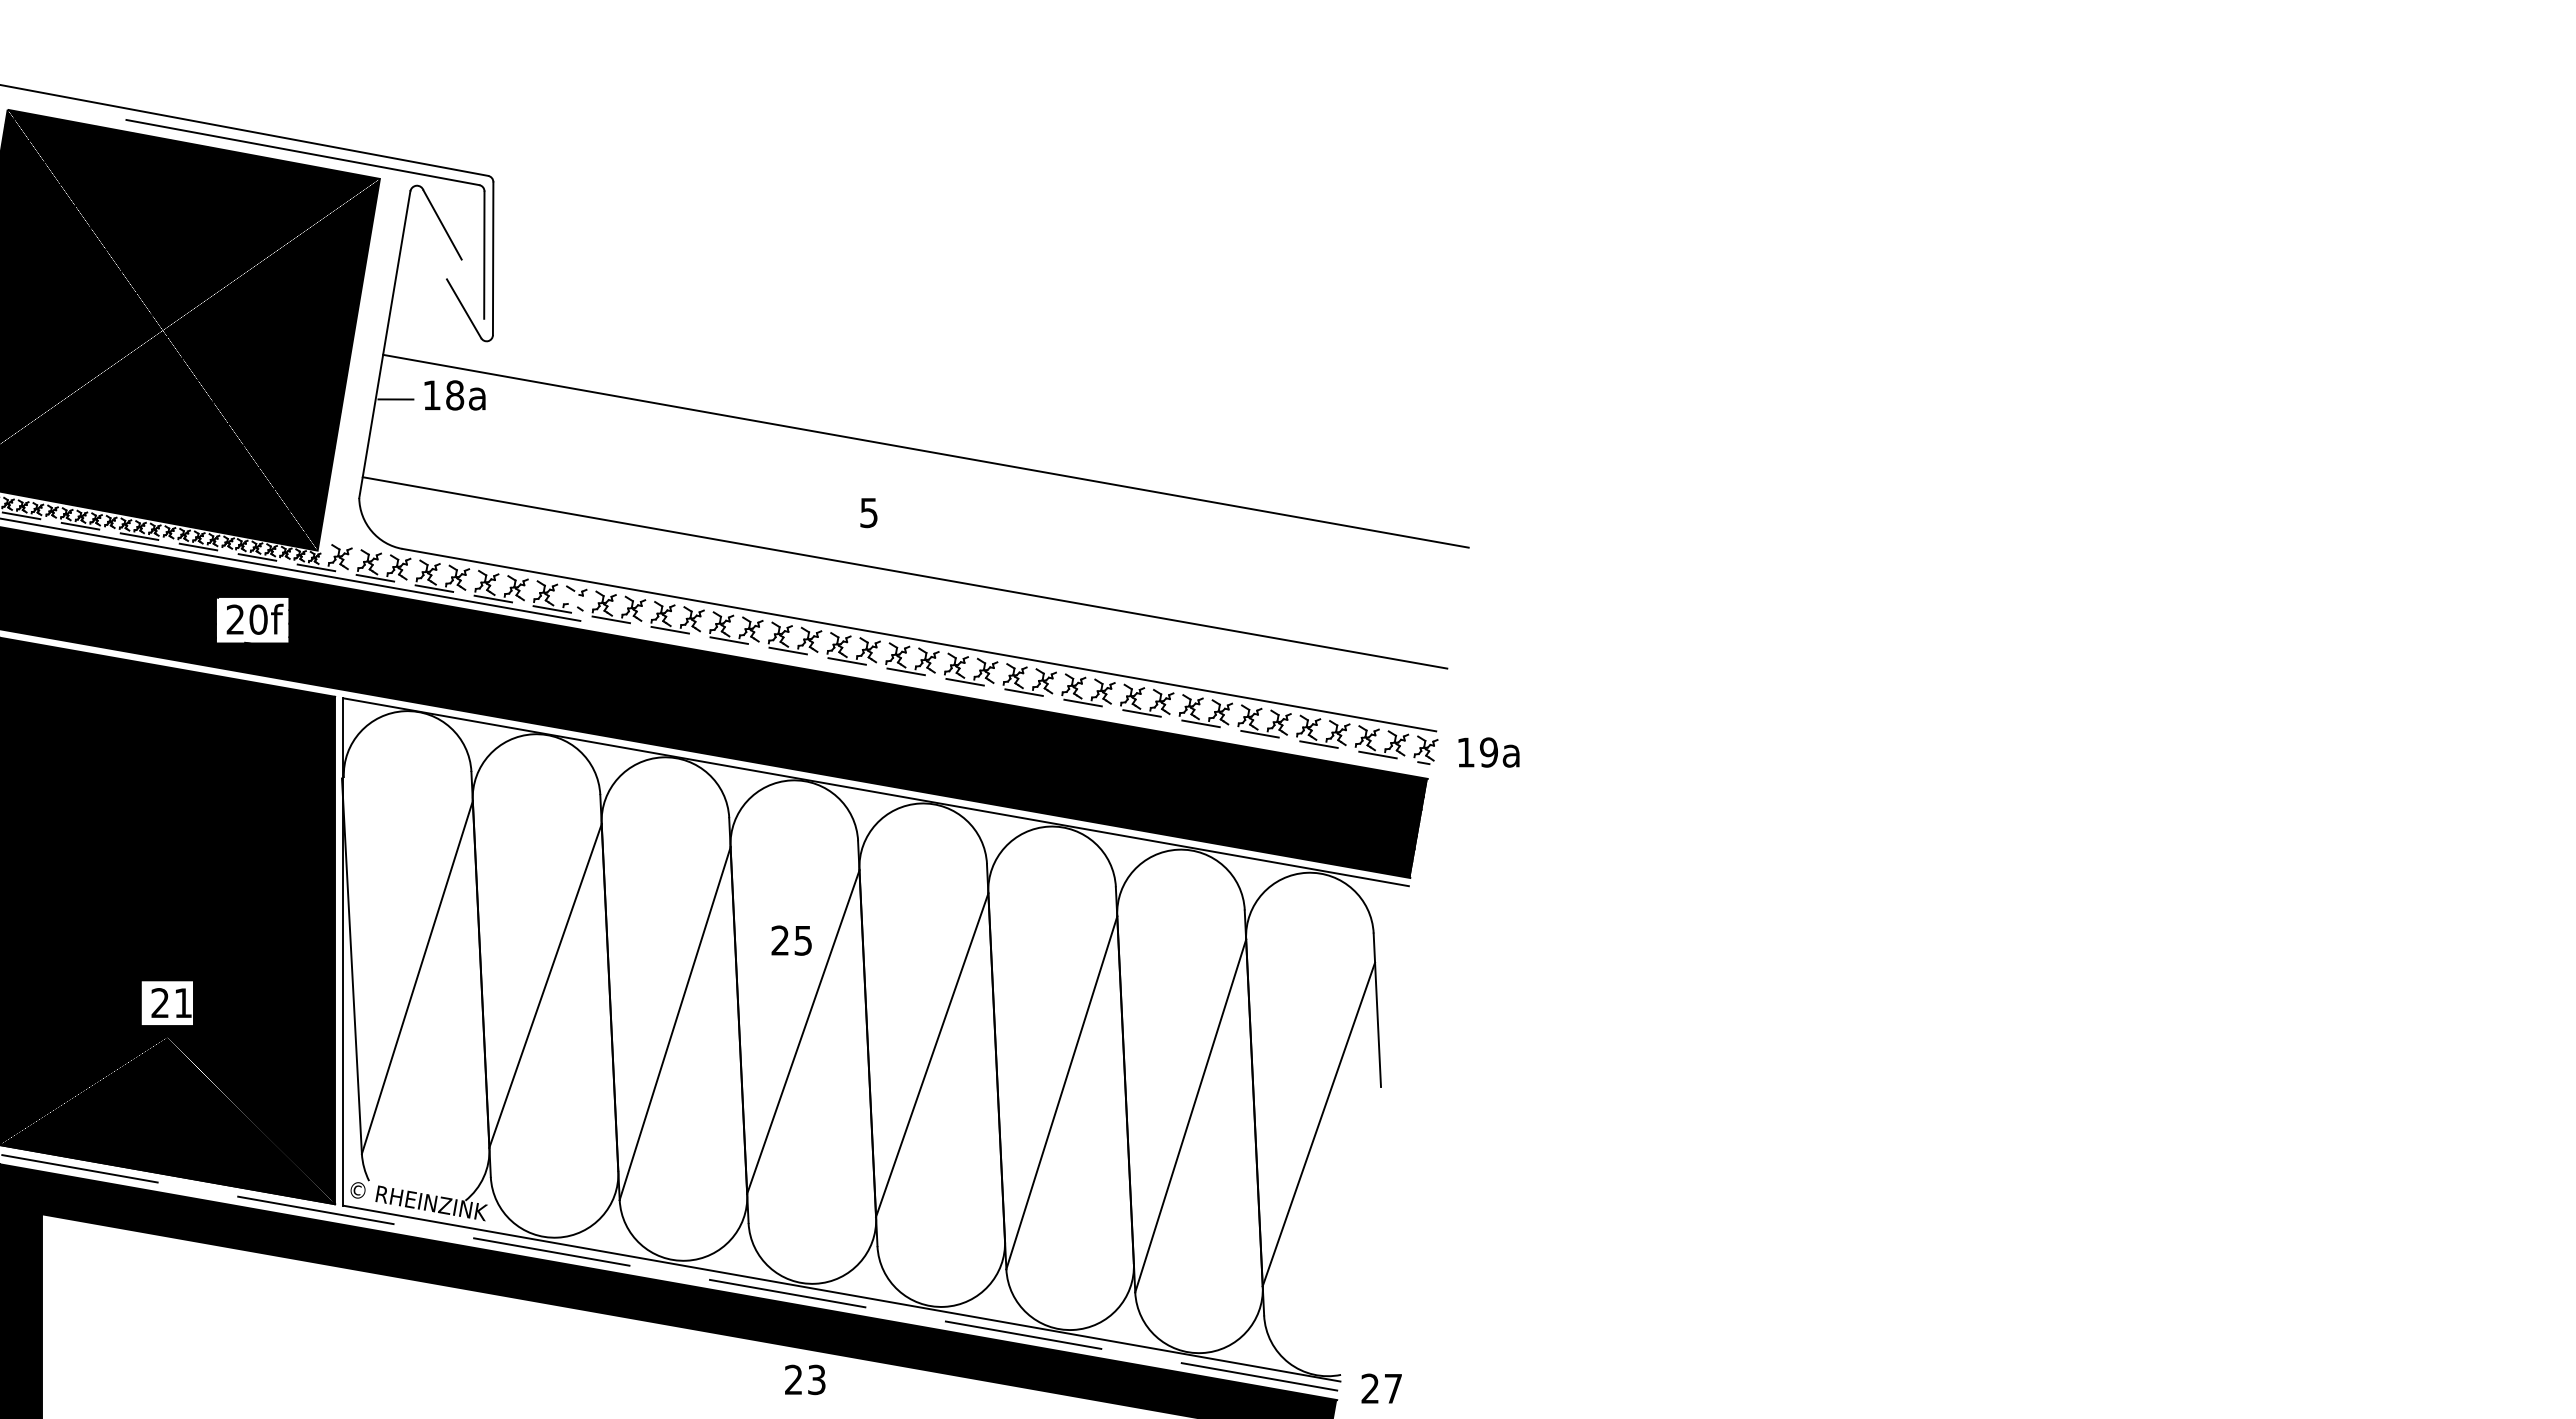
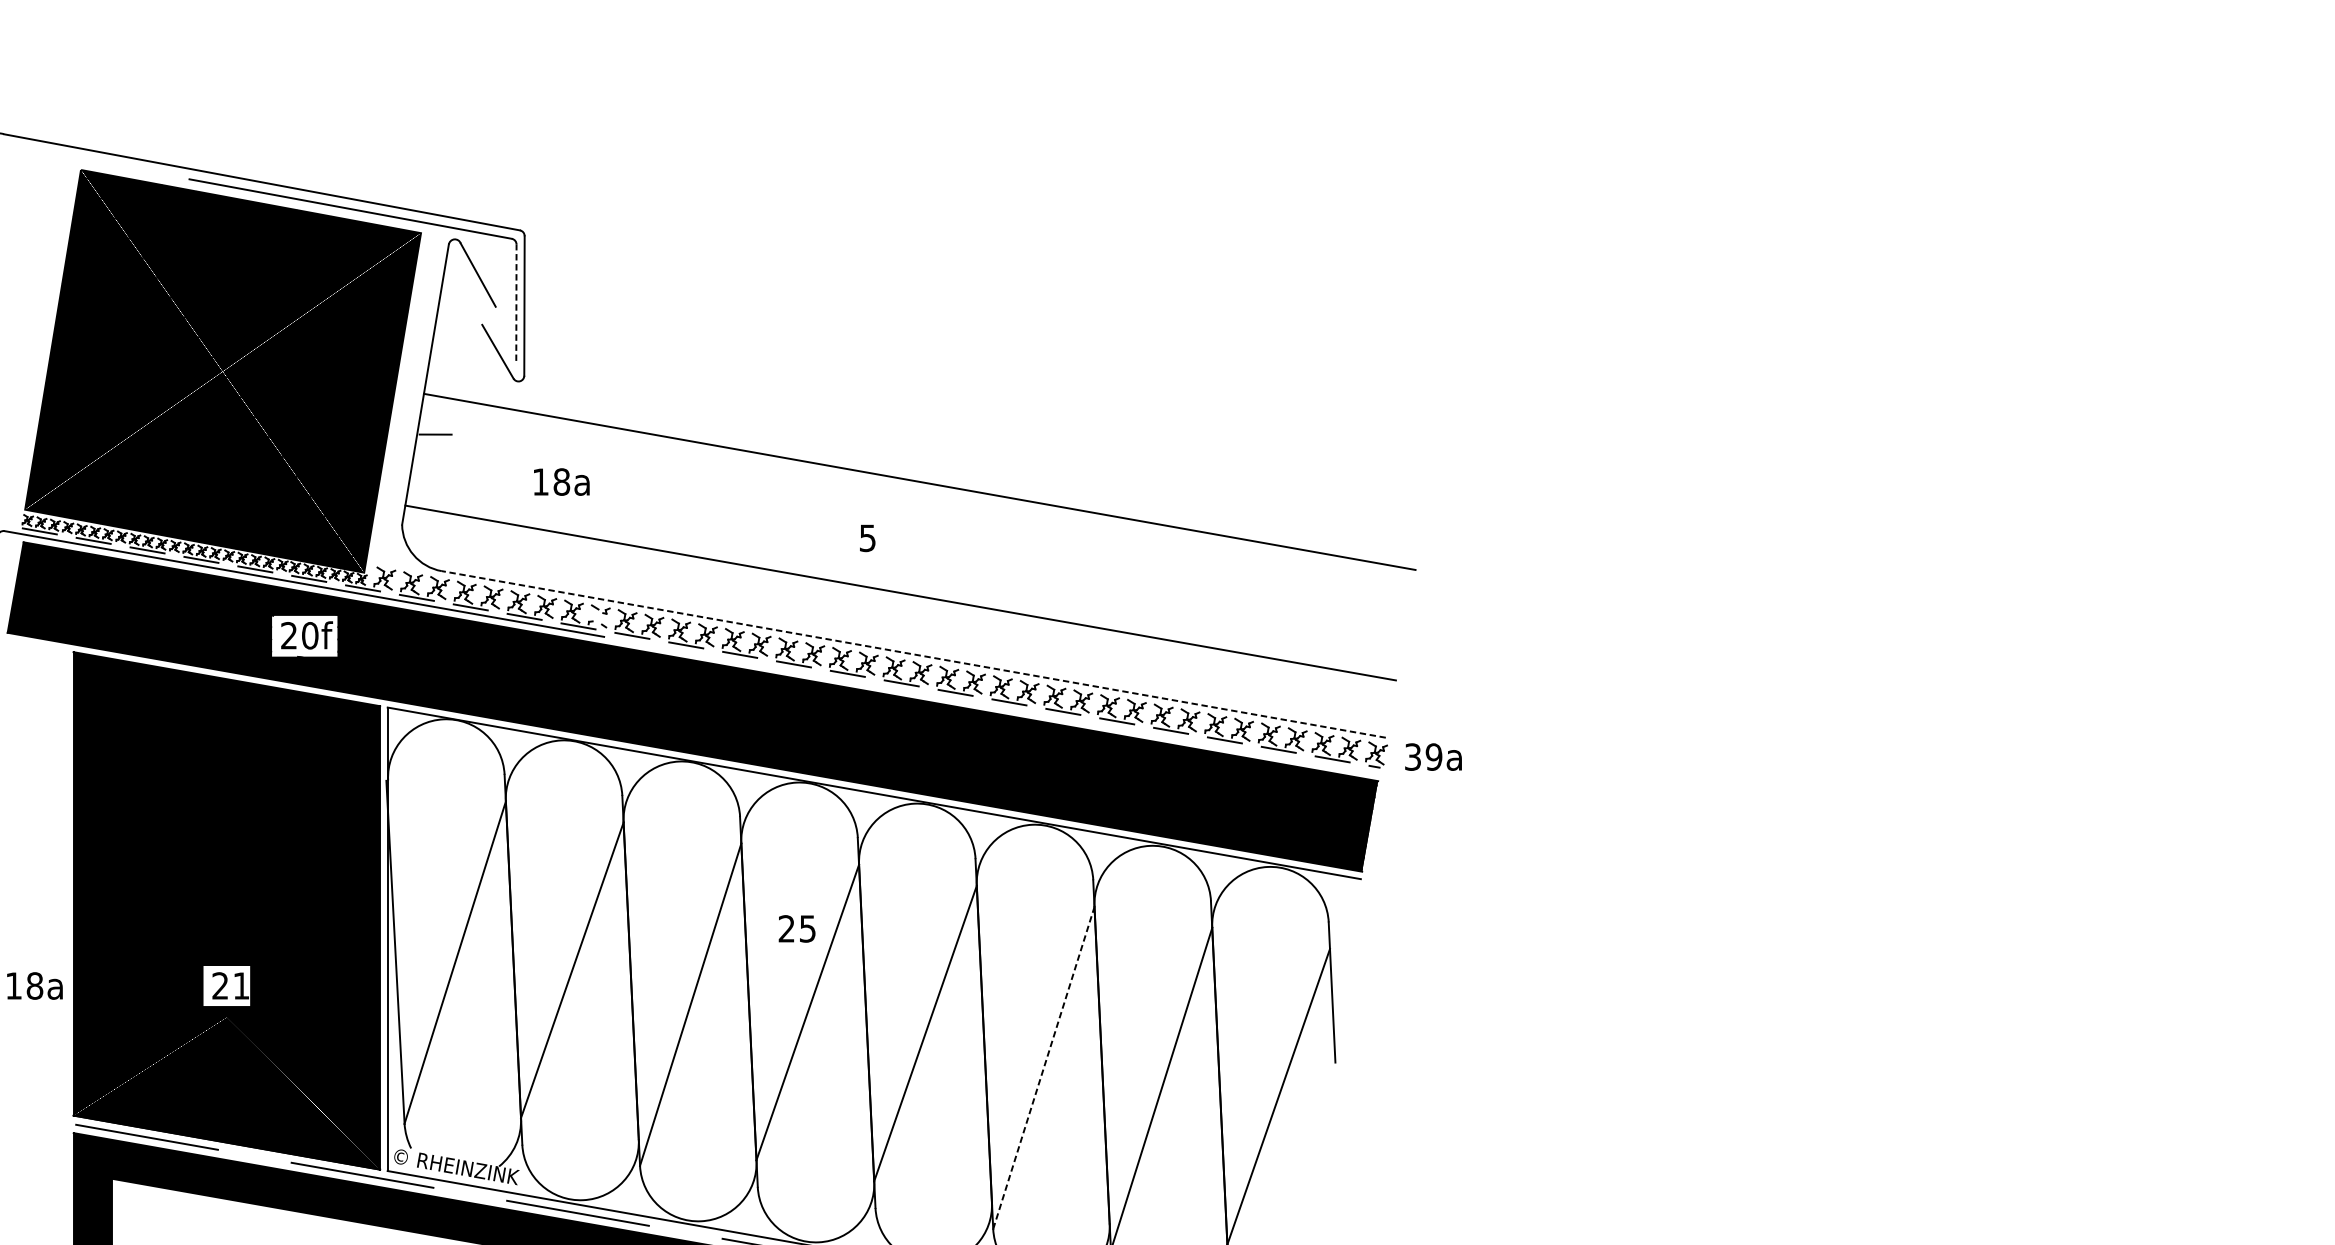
line: (484, 255) -> (516, 303), solid -> dashed
text: (454, 395) -> (561, 482), moved
line: (919, 640) -> (913, 654), solid -> dashed
text: (1465, 752) -> (1412, 757), 19a -> 39a
line: (1061, 1092) -> (1043, 1067), solid -> dashed

